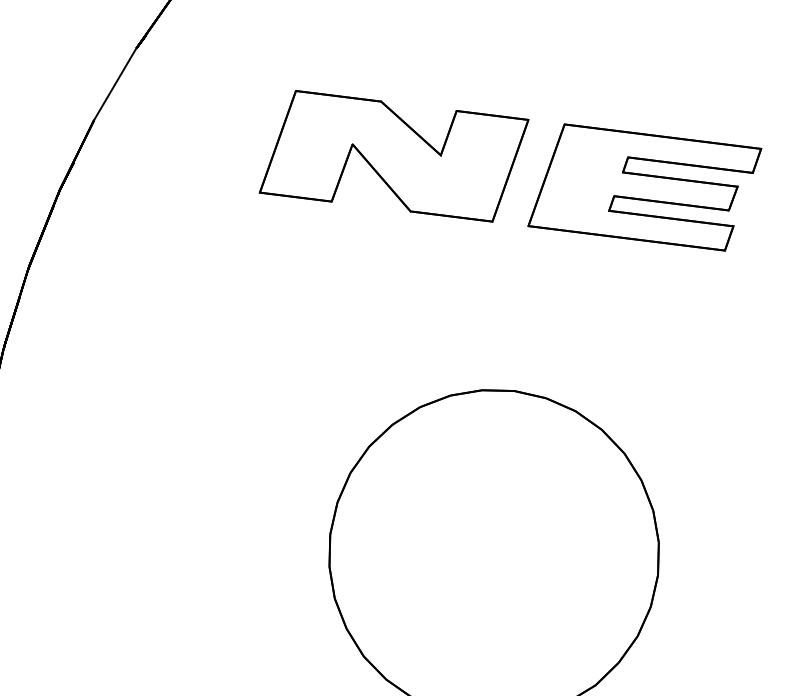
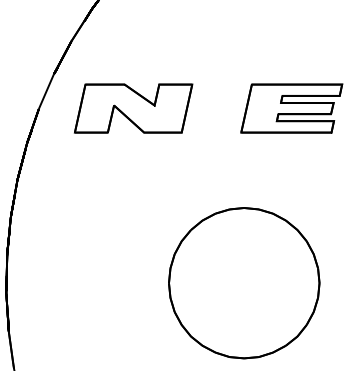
part: (393, 156) -> (133, 108), moved

